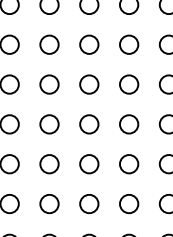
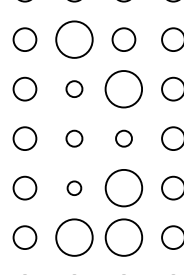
circle: (49, 44) -> (74, 39), size x1.6
circle: (49, 84) -> (74, 89), size x0.7
circle: (89, 84) -> (124, 89), size x1.6
circle: (49, 124) -> (74, 138), size x0.7
circle: (89, 124) -> (124, 138), size x0.7
circle: (49, 164) -> (74, 188), size x0.6
circle: (89, 164) -> (124, 188), size x1.6
circle: (49, 203) -> (74, 236), size x1.6
circle: (89, 203) -> (124, 236), size x1.6

